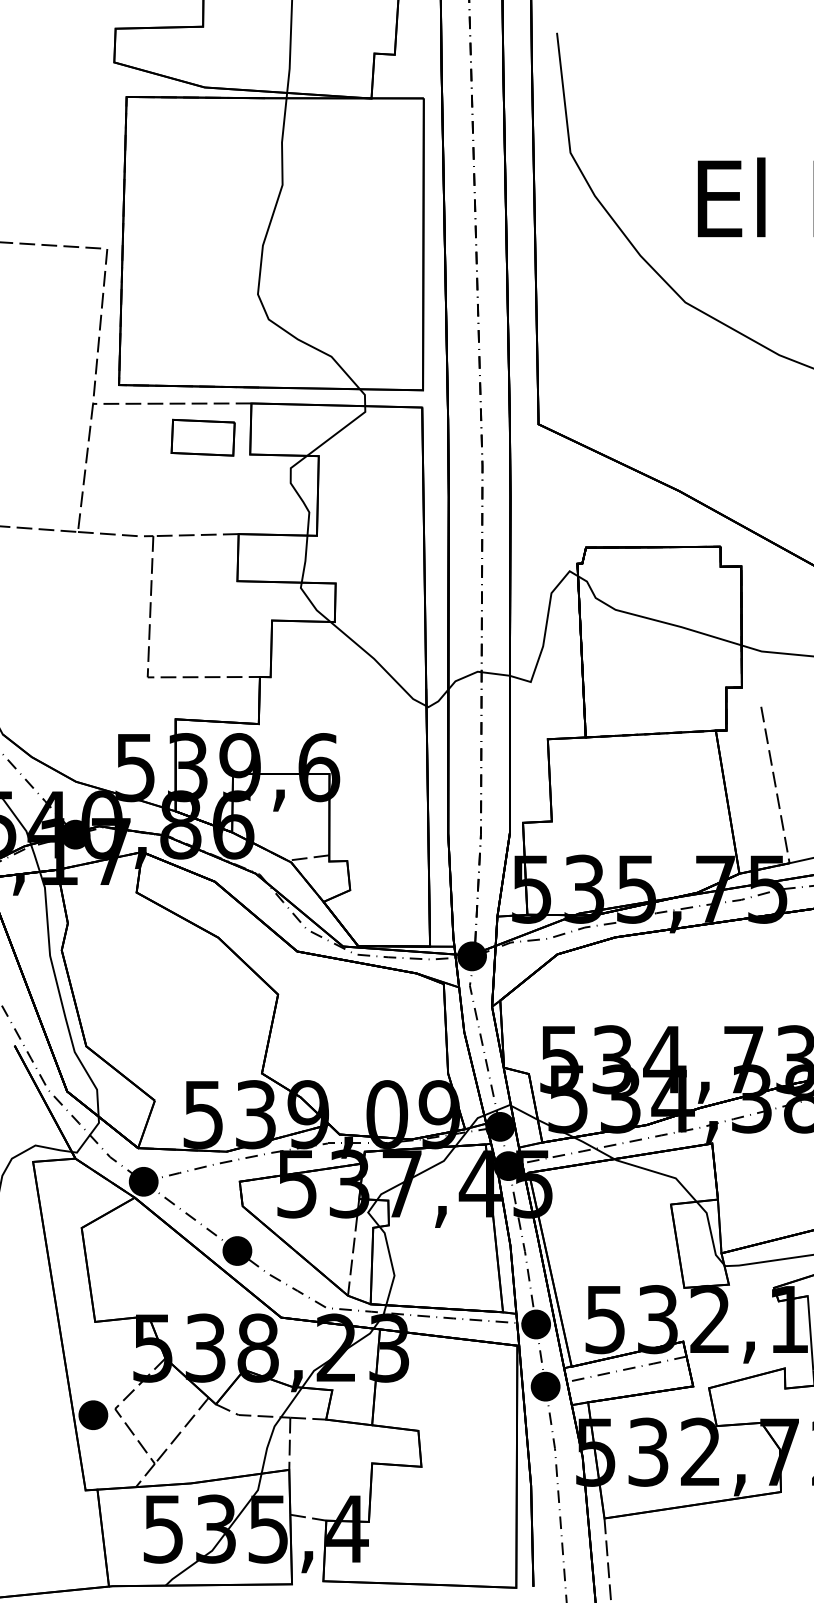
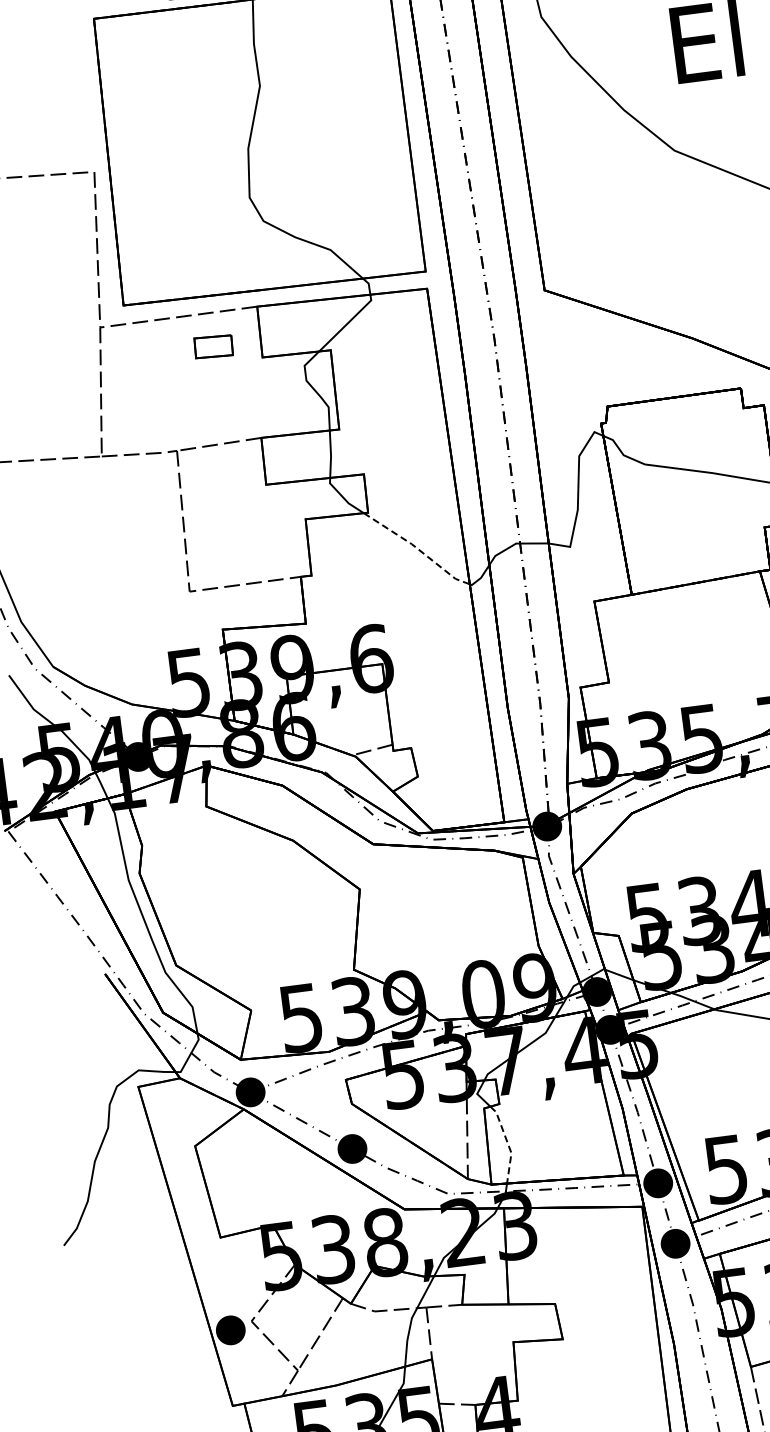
part: (202, 437) -> (213, 346), size x0.6
line: (379, 664) -> (417, 549), solid -> dashed
line: (392, 1265) -> (508, 1143), solid -> dashed

